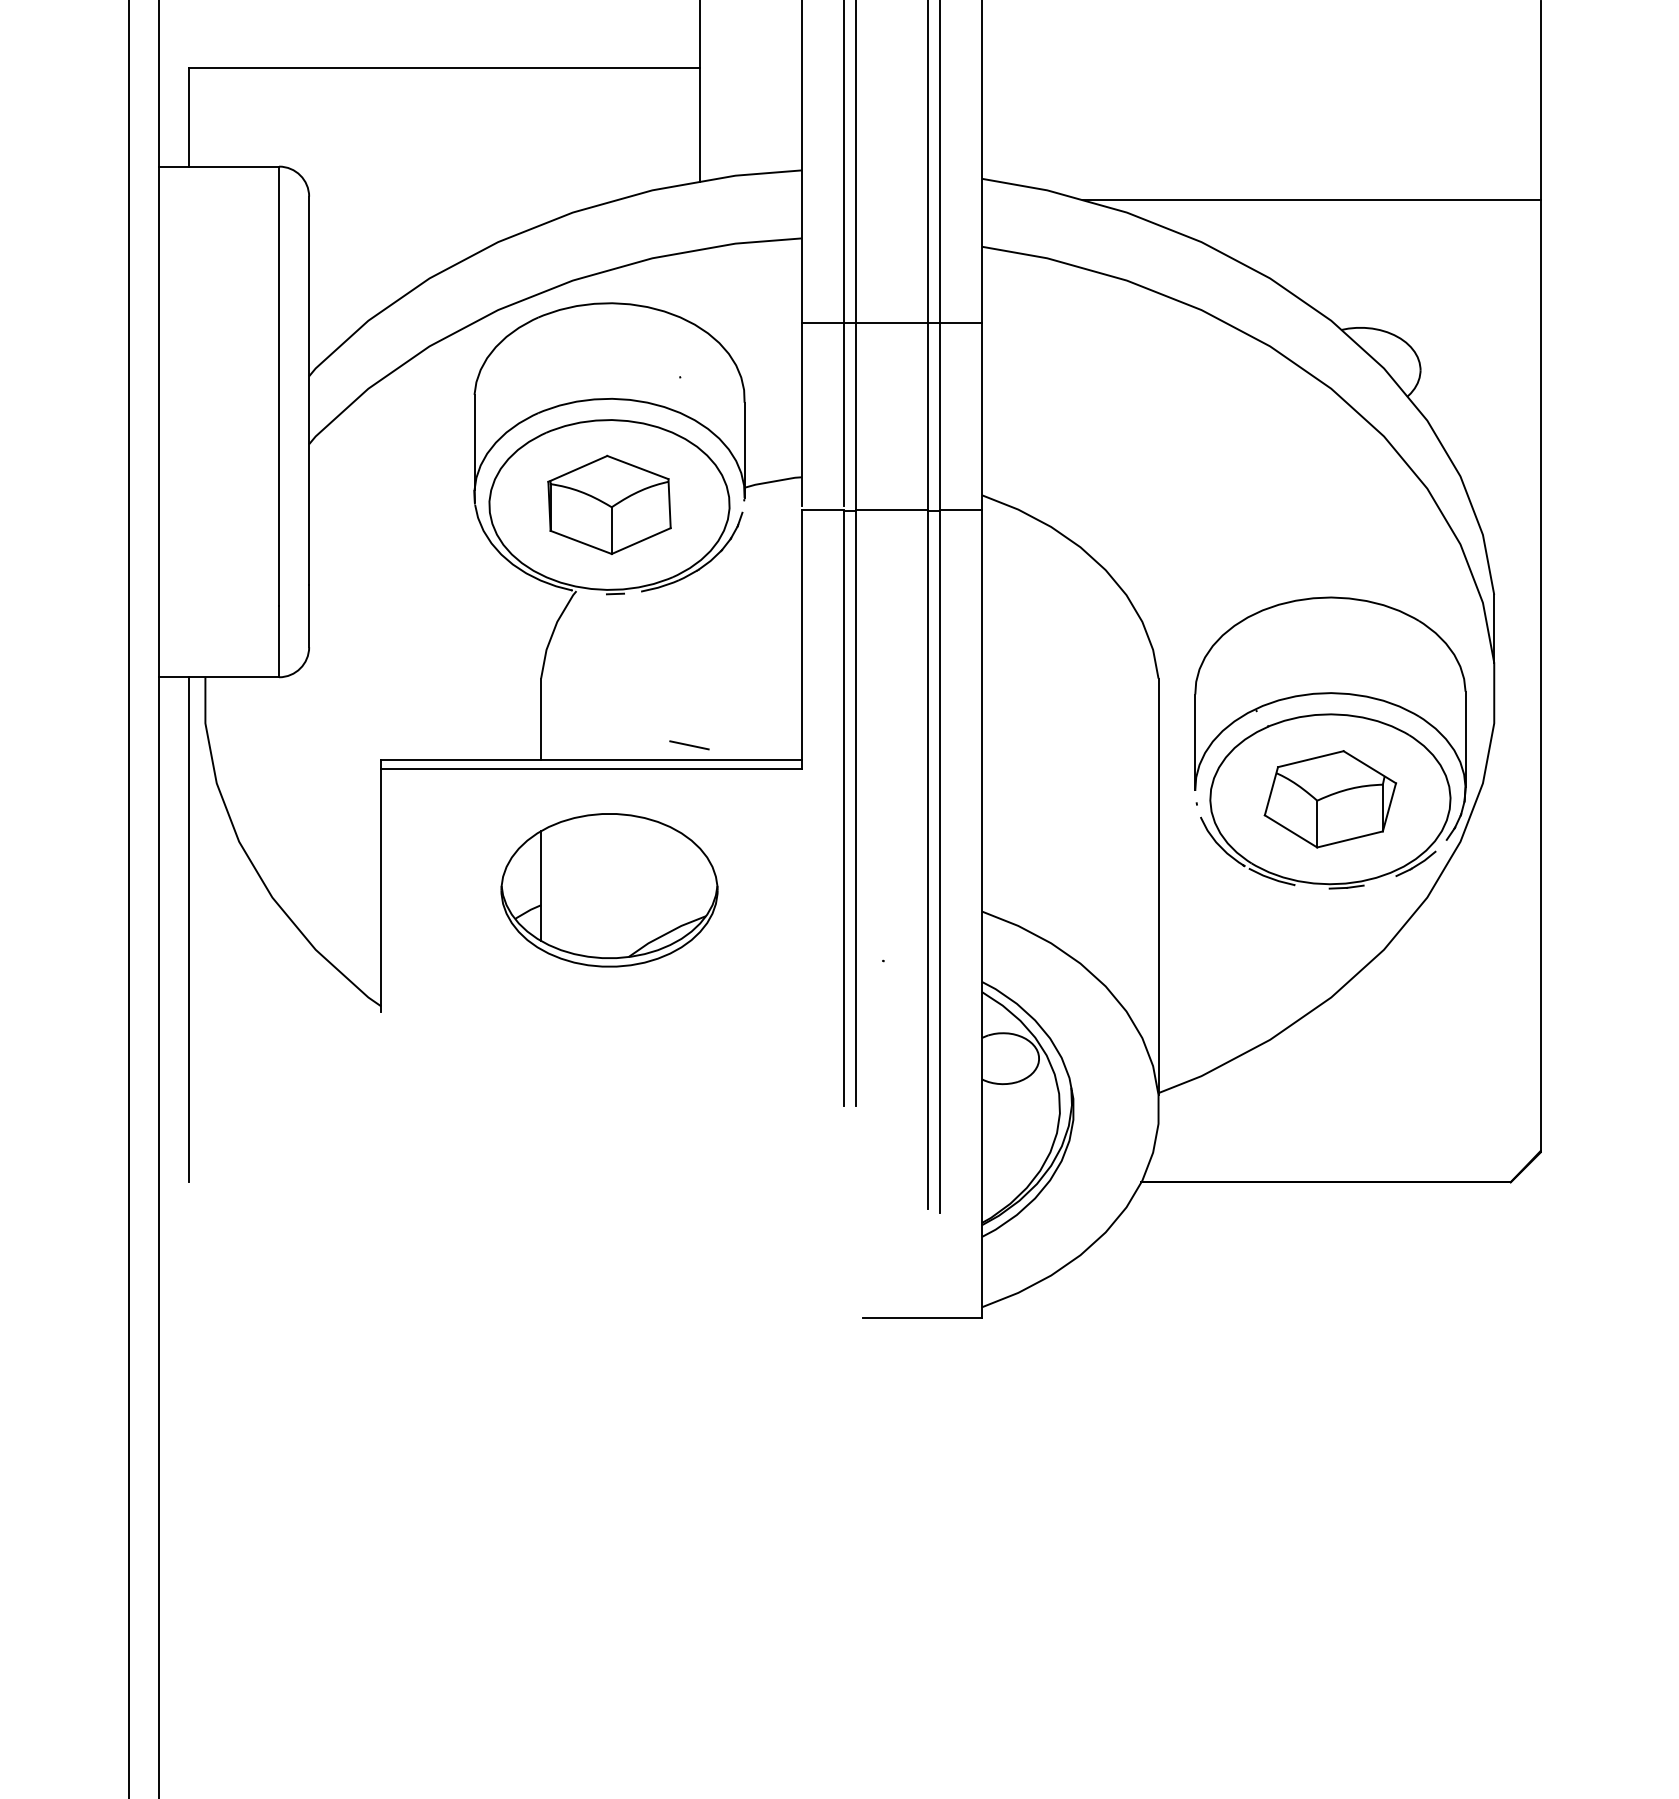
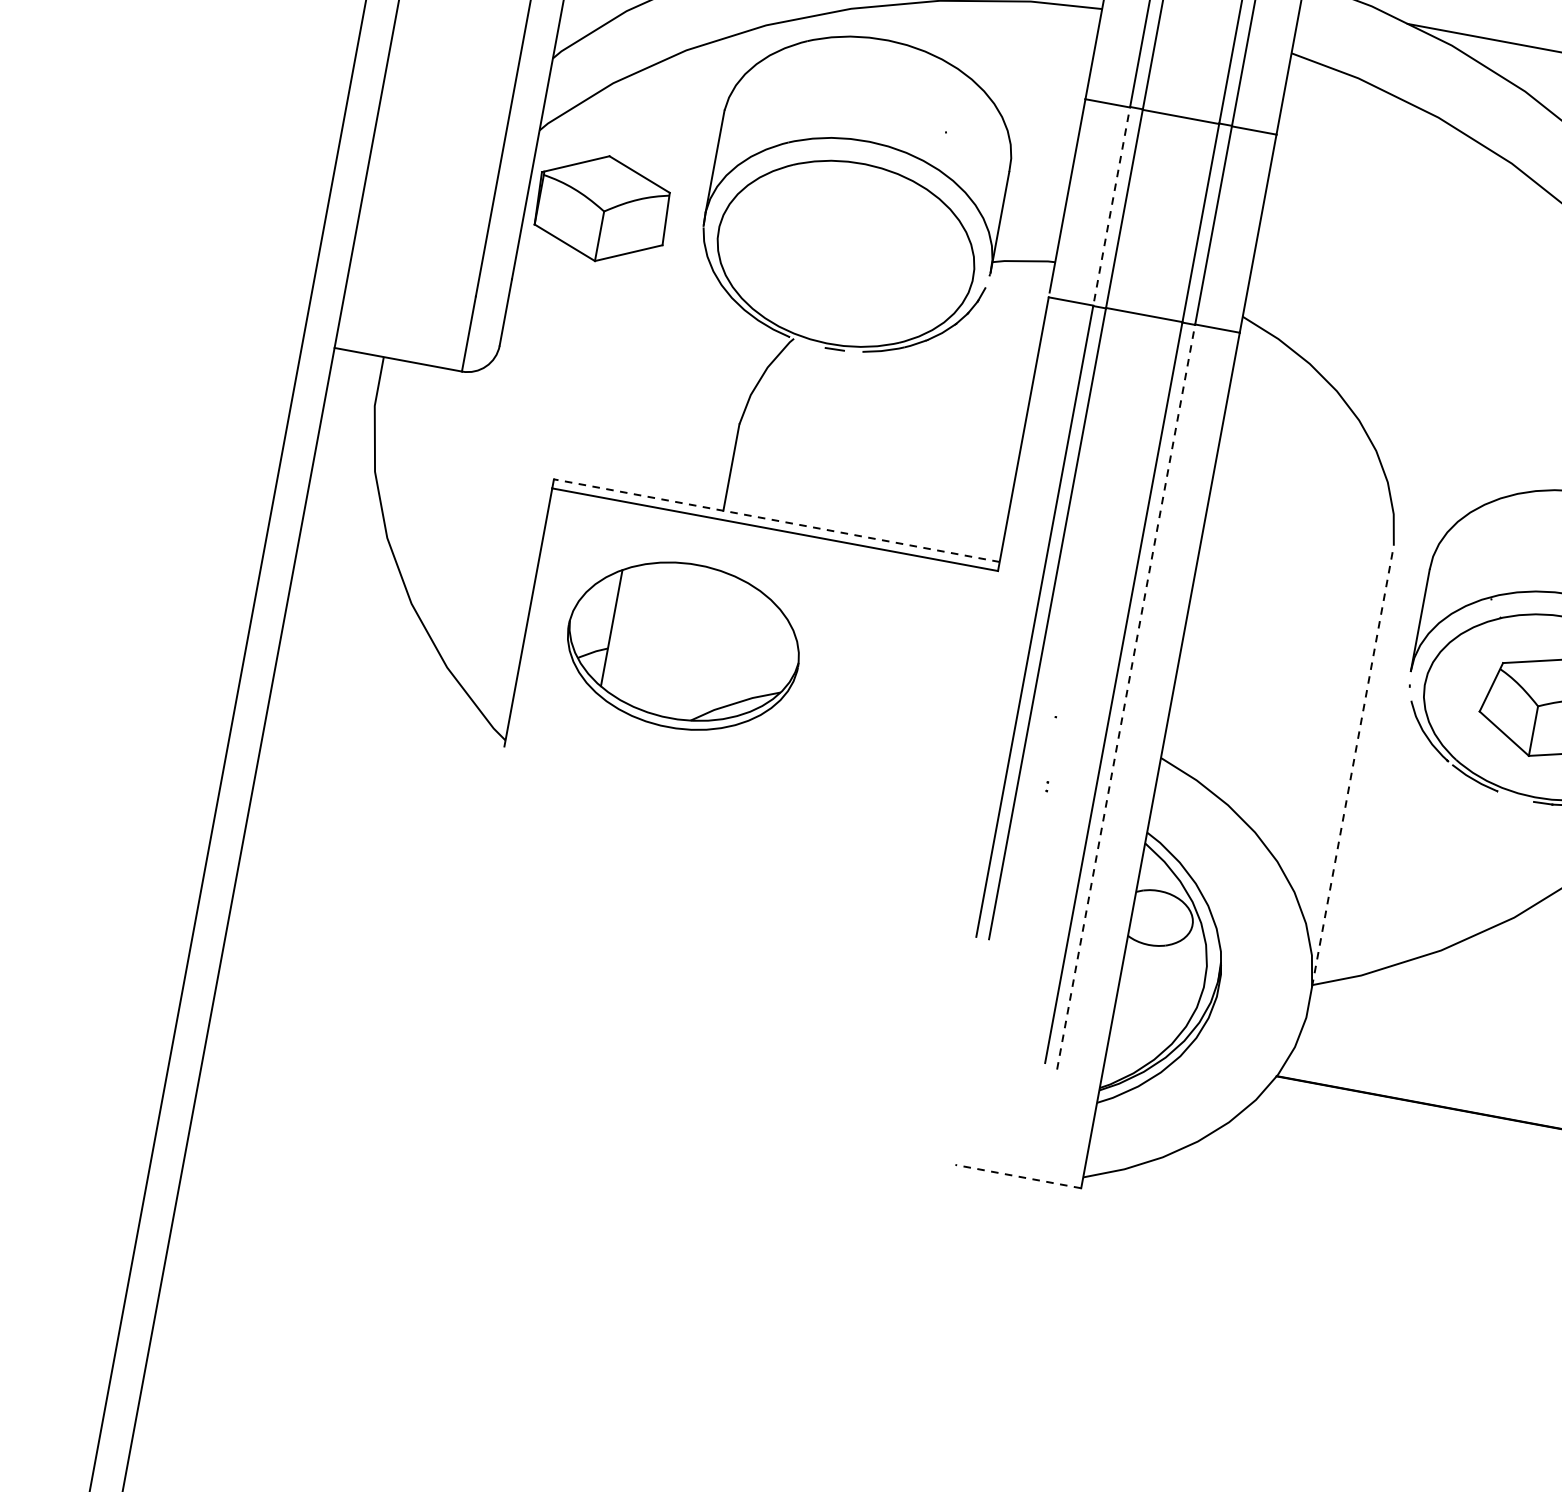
line: (843, 414) -> (1111, 203), solid -> dashed
part: (609, 504) -> (602, 208), moved
line: (689, 745) -> (883, 524), removed
line: (591, 760) -> (776, 521), solid -> dashed
line: (939, 861) -> (1125, 696), solid -> dashed
line: (1158, 886) -> (1352, 766), solid -> dashed
part: (609, 890) -> (683, 646), moved
line: (189, 929) -> (317, 621), removed
line: (922, 1317) -> (1018, 1176), solid -> dashed

